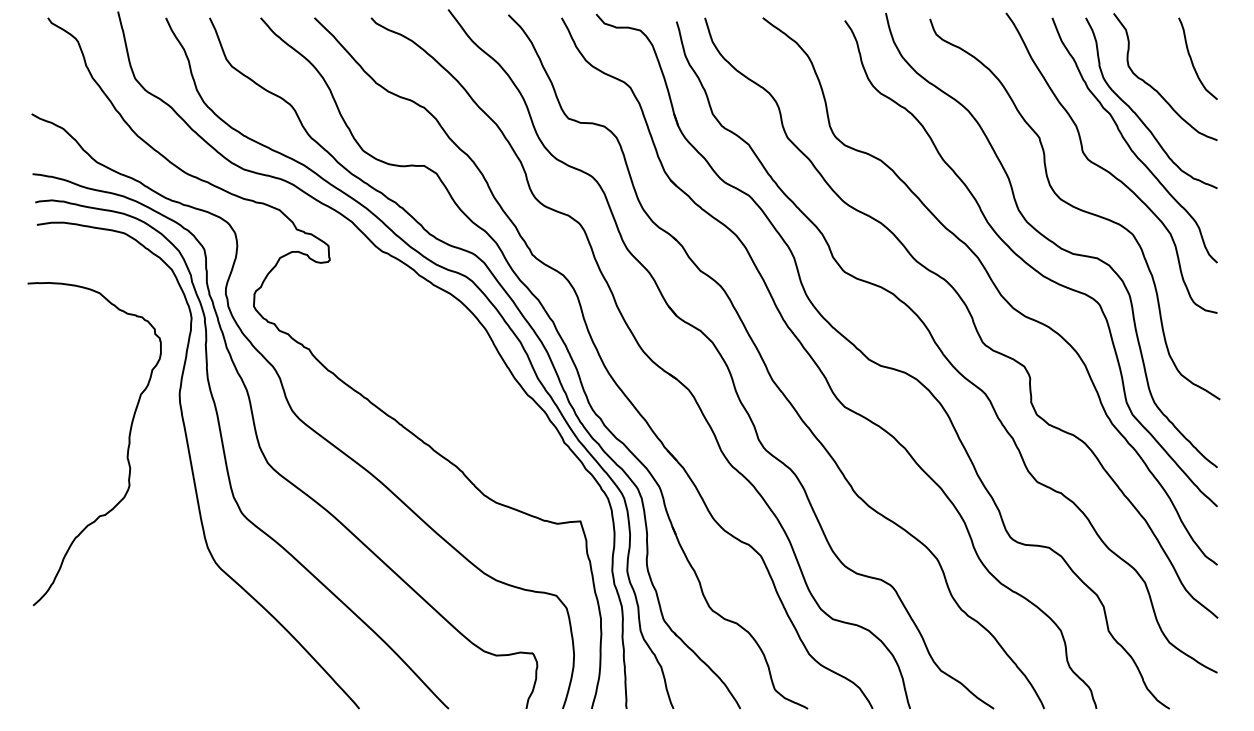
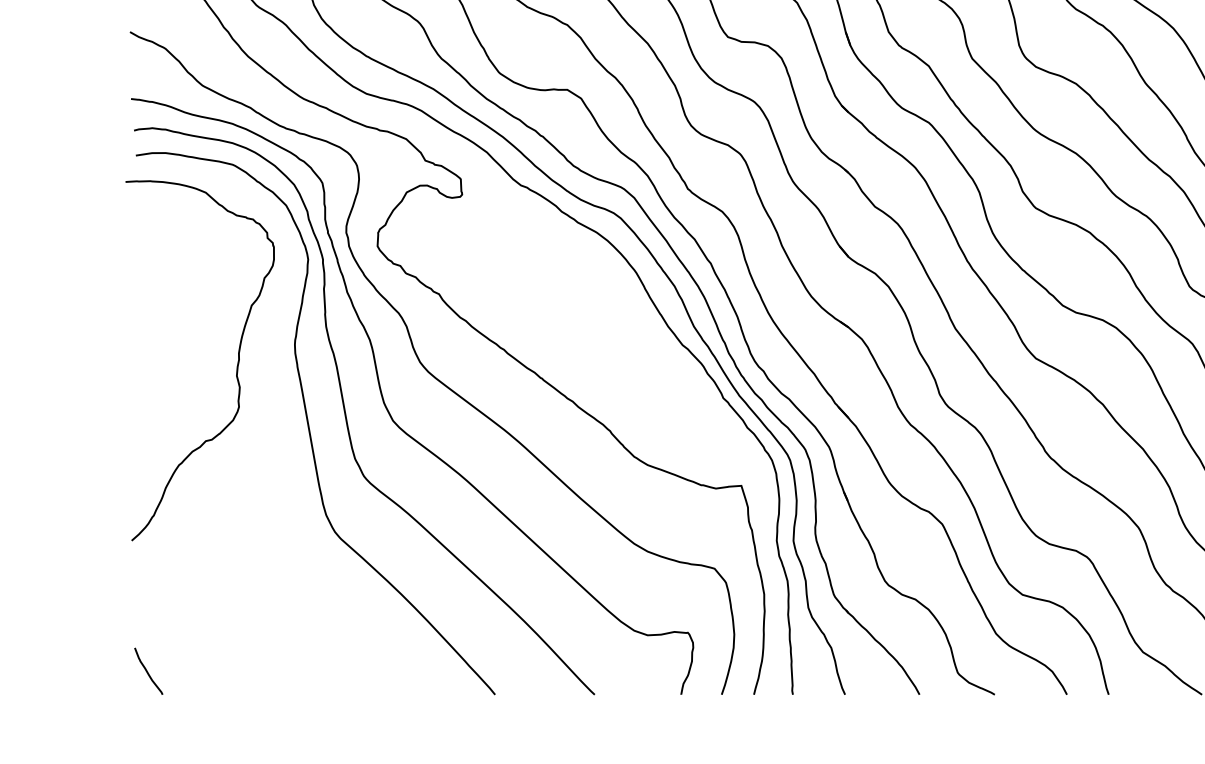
curve: (127, 447) -> (236, 364), moved
curve: (47, 687) -> (147, 670), added

